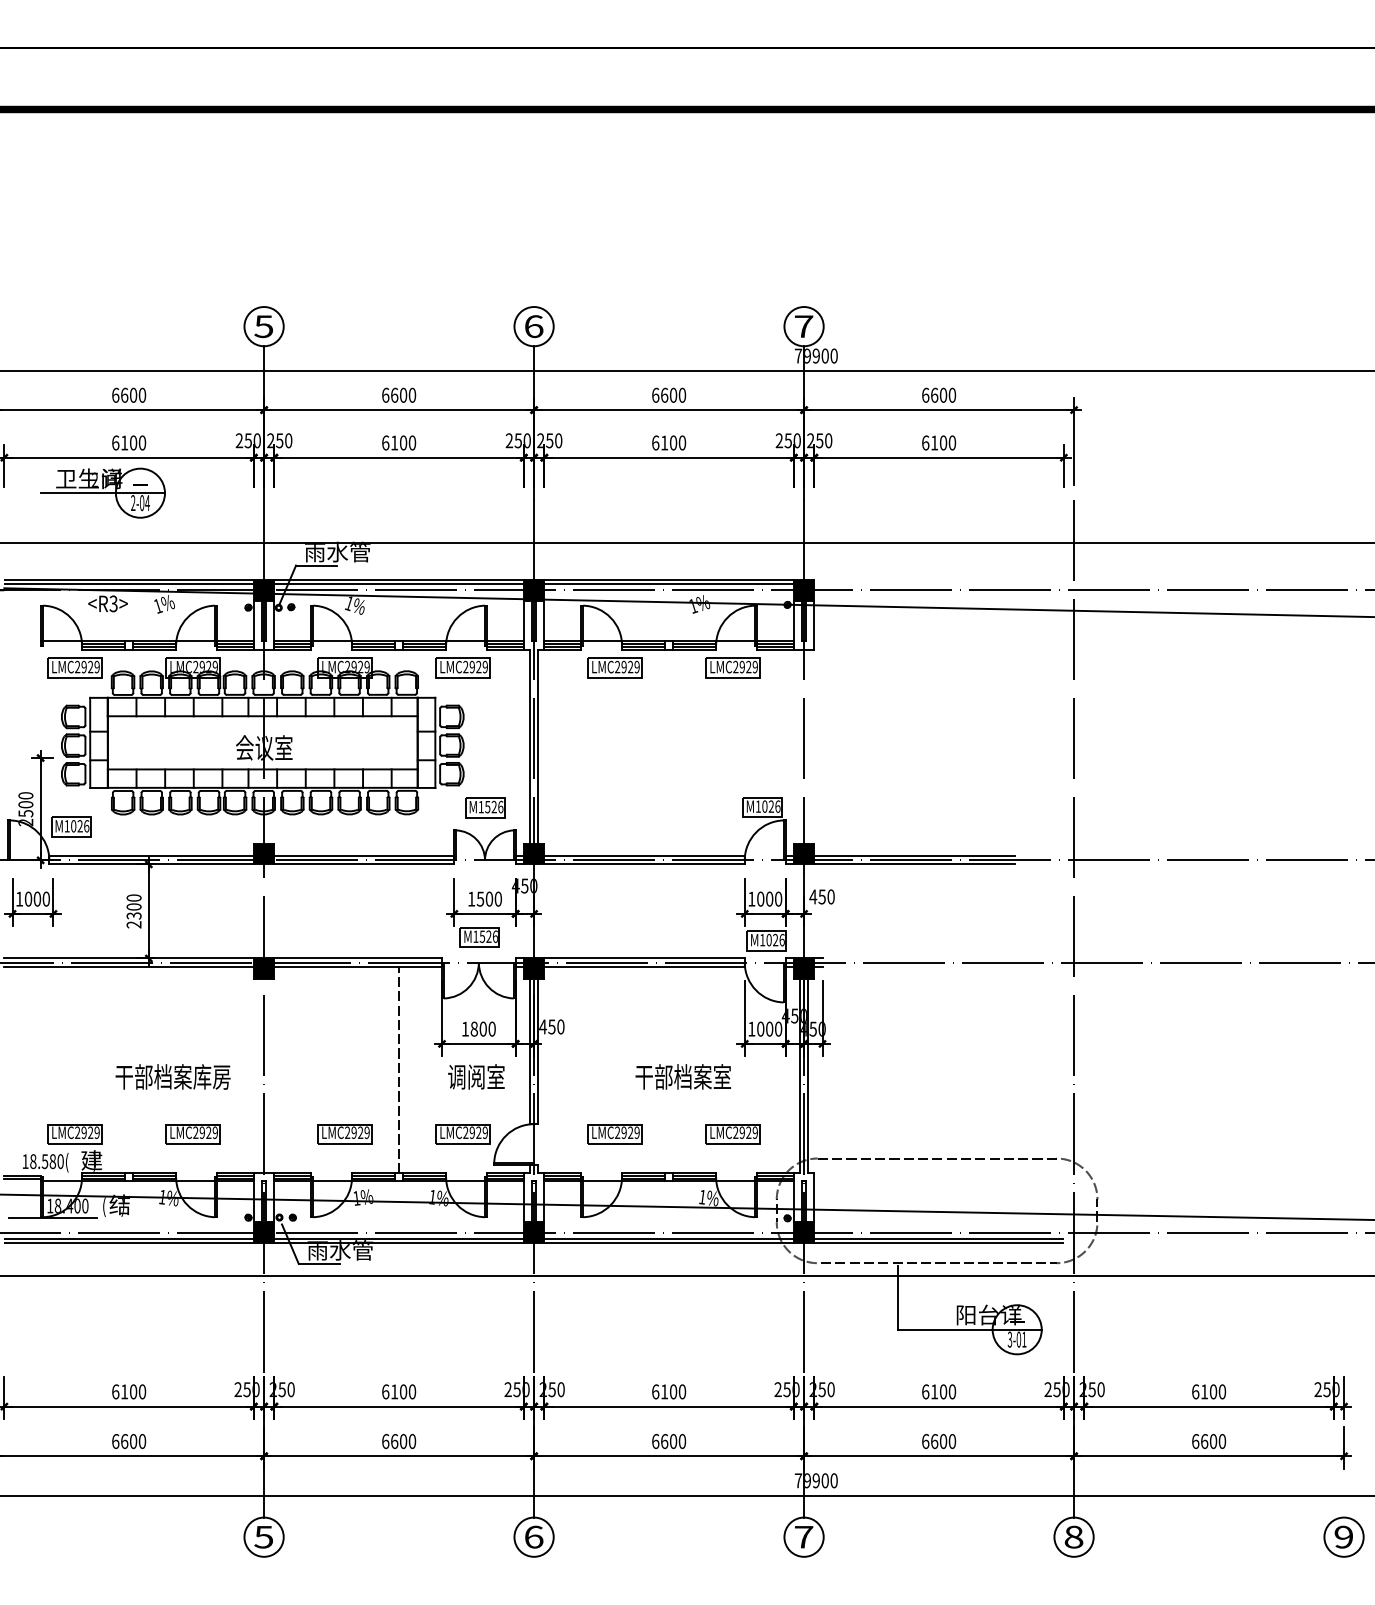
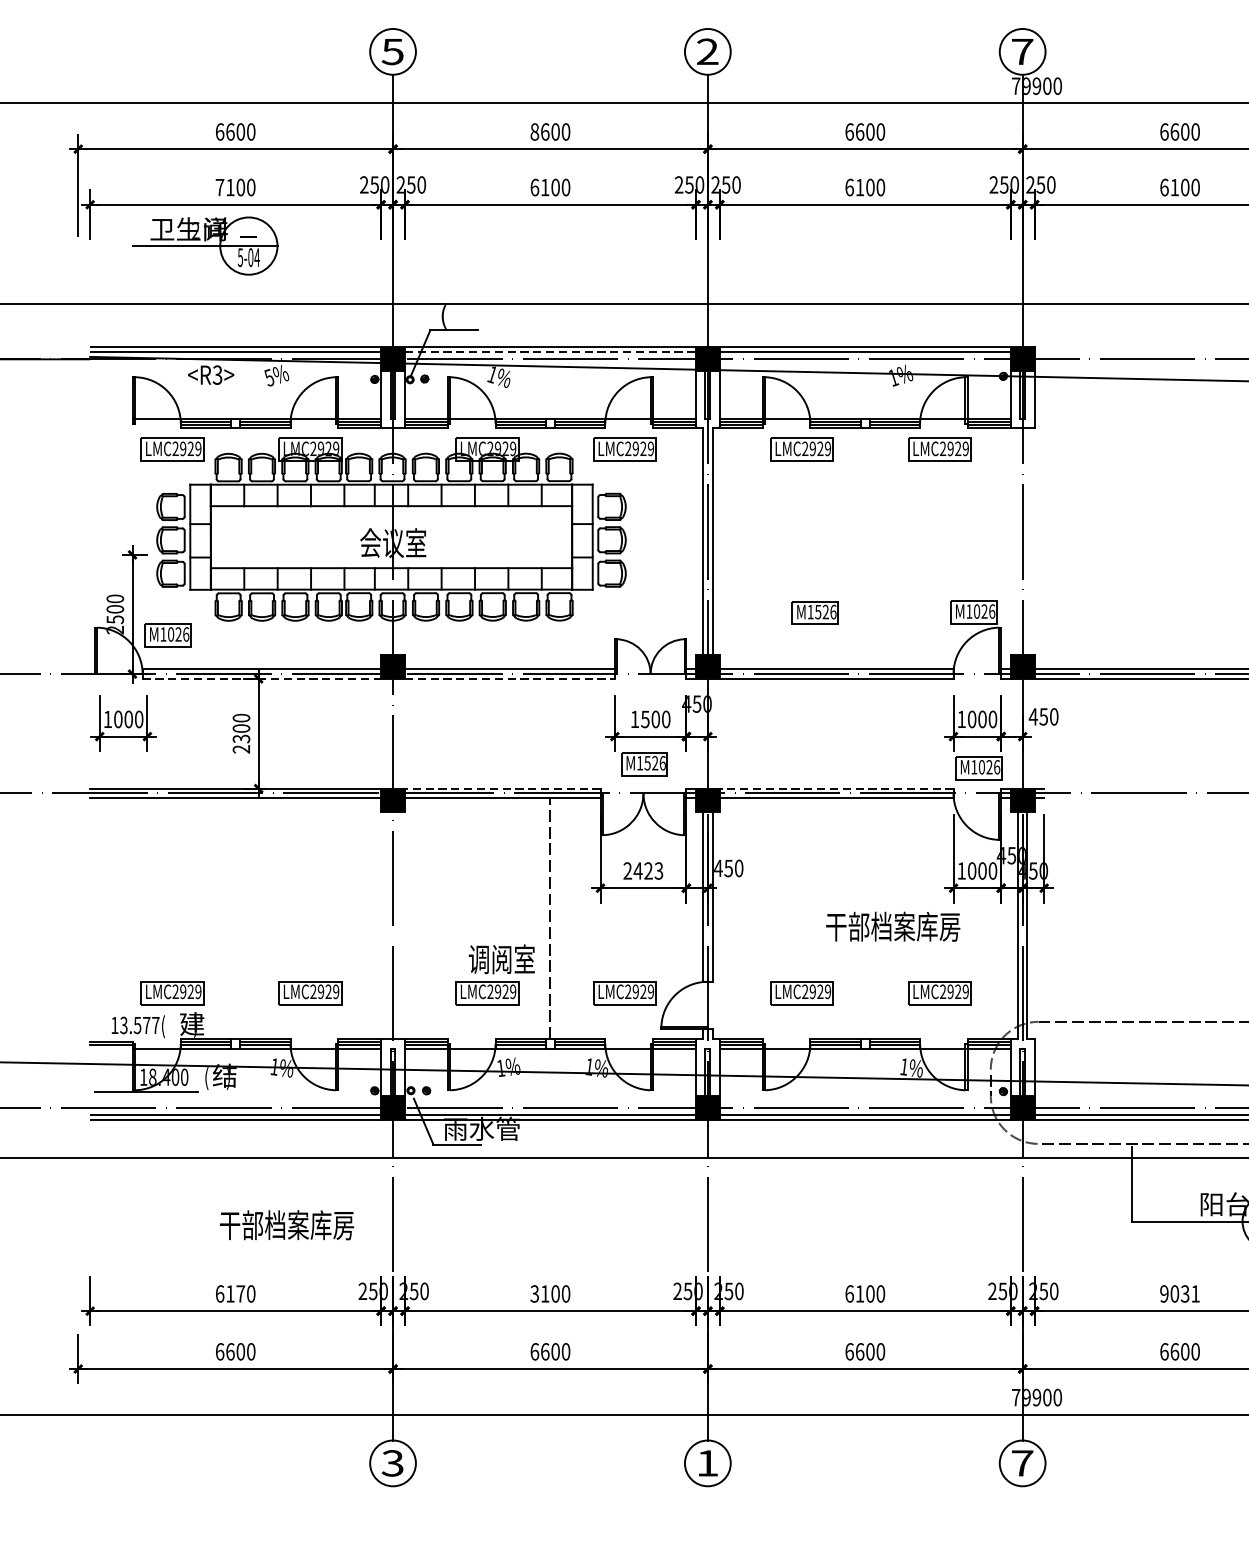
text: (533, 326) -> (707, 51), 6 -> 2
text: (385, 394) -> (534, 131), 6600 -> 8600
text: (115, 442) -> (219, 186), 6100 -> 7100
text: (133, 503) -> (240, 258), 2-04 -> 5-04
text: (337, 552) -> (478, 315), 雨水管 -> (
line: (399, 584) -> (550, 352), solid -> dashed
text: (157, 605) -> (268, 377), 1% -> 5%
part: (485, 807) -> (815, 612), moved
line: (152, 864) -> (262, 679), solid -> dashed
line: (364, 864) -> (510, 679), solid -> dashed
line: (358, 958) -> (503, 788), solid -> dashed
line: (644, 958) -> (836, 788), solid -> dashed
text: (478, 1028) -> (643, 870), 1800 -> 2423
text: (172, 1076) -> (286, 1224), moved
text: (476, 1076) -> (501, 958), moved
text: (731, 1076) -> (938, 926), 干部档案室 -> 干部档案库房
text: (46, 1161) -> (139, 1025), 18.580( -> 13.577(
text: (133, 1391) -> (240, 1293), 6100 -> 6170
text: (385, 1391) -> (534, 1293), 6100 -> 3100
text: (939, 1391) -> (1180, 1293), 6100 -> 9031
text: (263, 1536) -> (392, 1462), 5 -> 3
text: (534, 1536) -> (708, 1462), 6 -> 1

